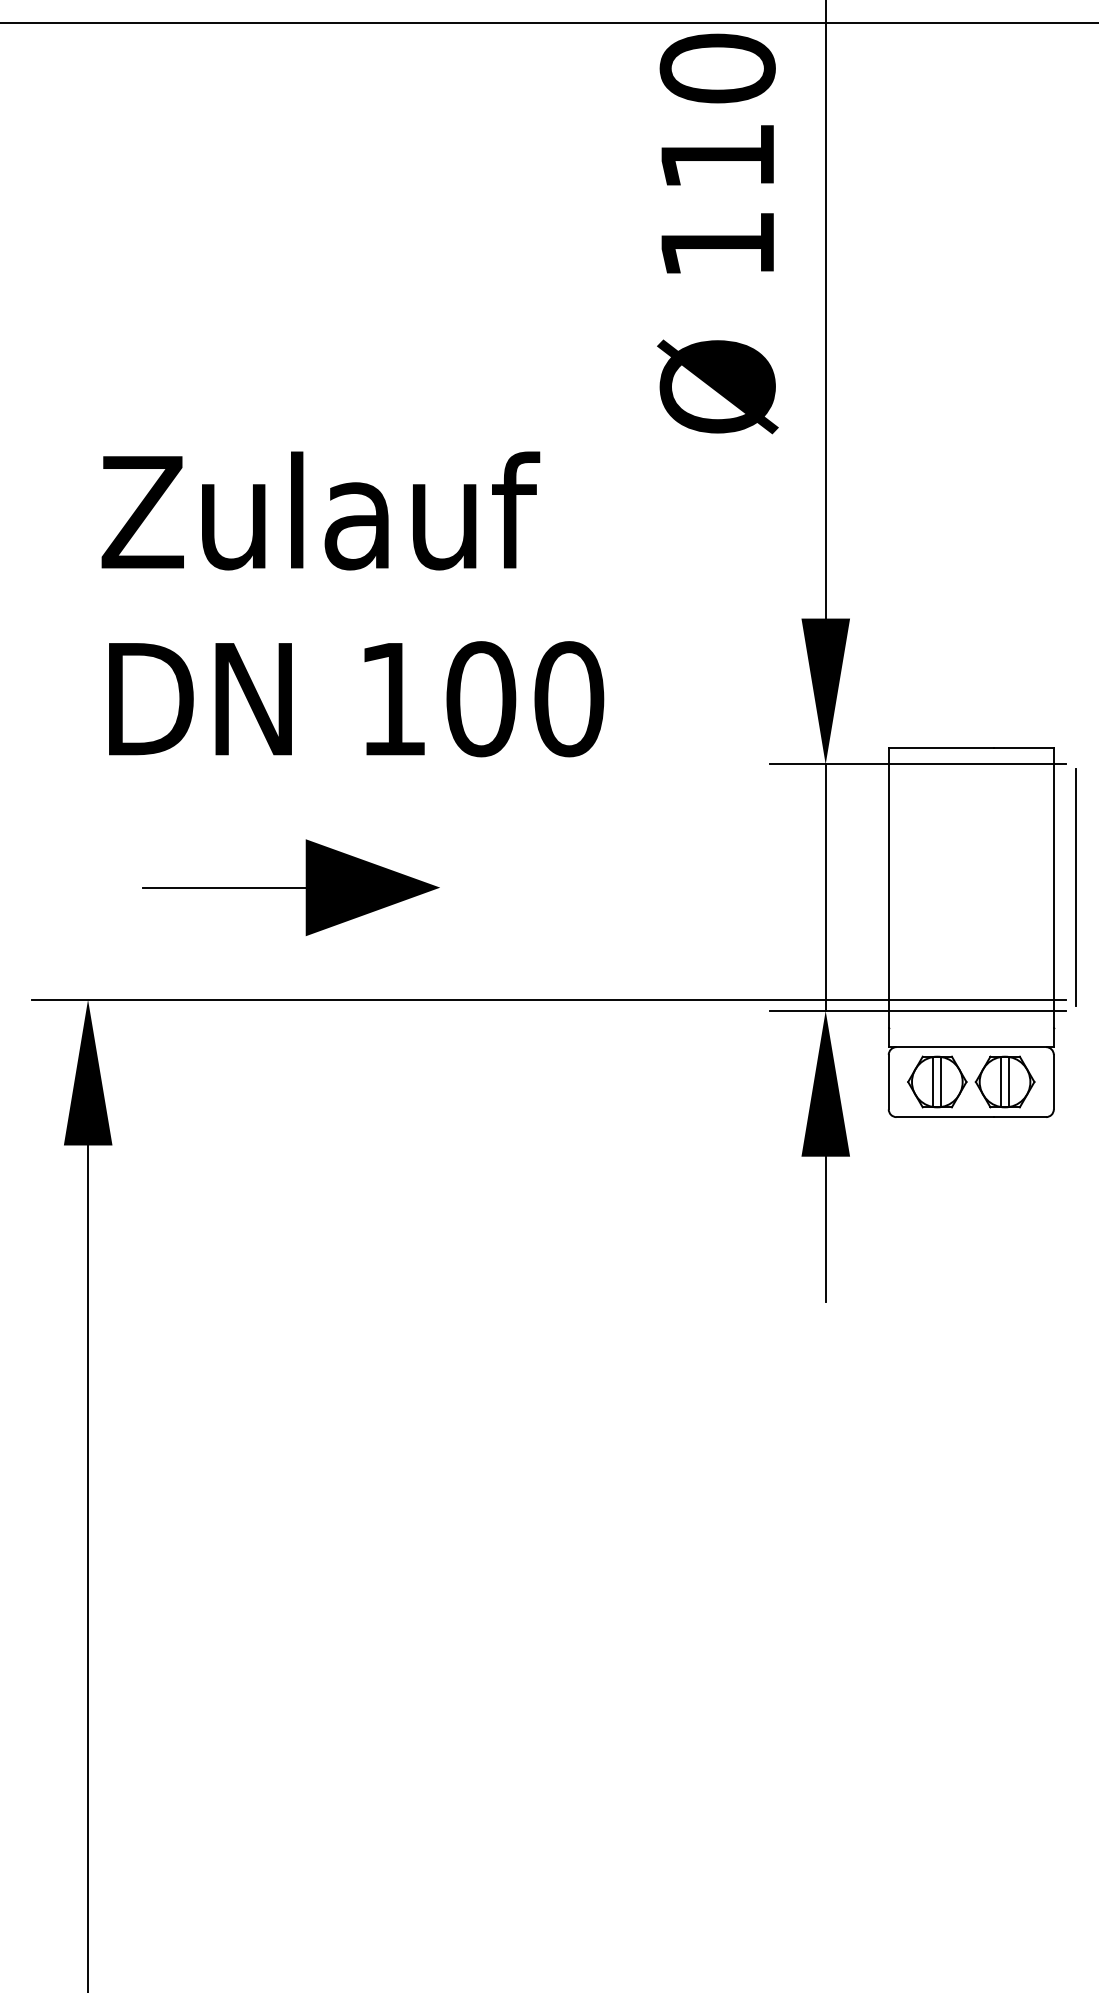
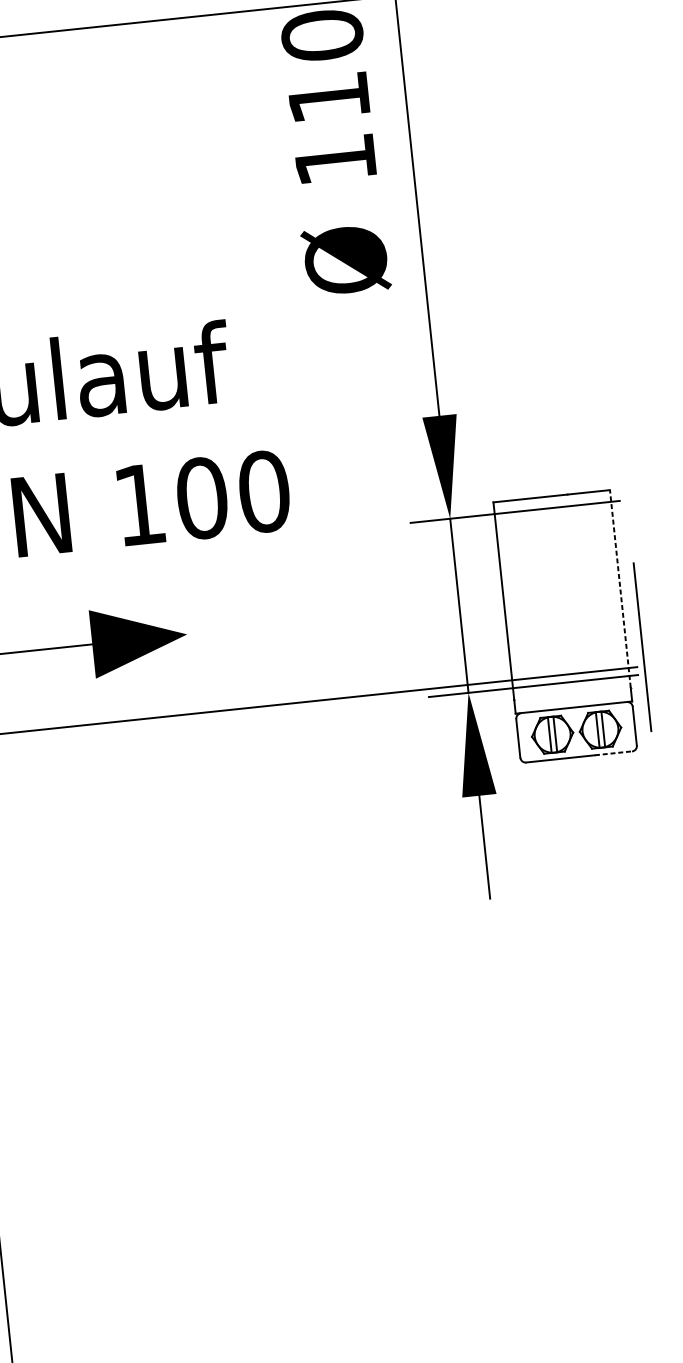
line: (1053, 887) -> (620, 588), solid -> dashed
line: (1075, 887) -> (642, 647), moved
line: (1020, 1117) -> (613, 753), solid -> dashed

